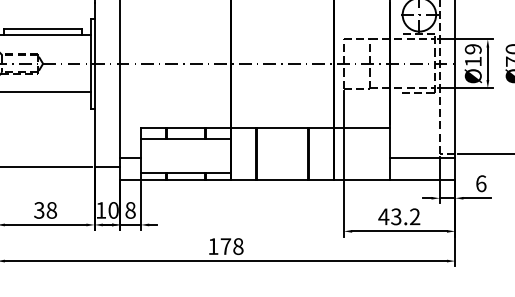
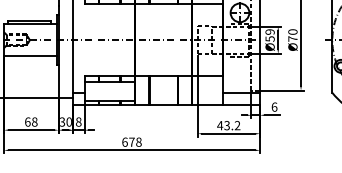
text: (472, 60) -> (269, 38), Ø19 -> Ø59
text: (38, 209) -> (27, 121), 38 -> 68
text: (101, 209) -> (62, 121), 10 -> 30
text: (212, 245) -> (124, 141), 178 -> 678

